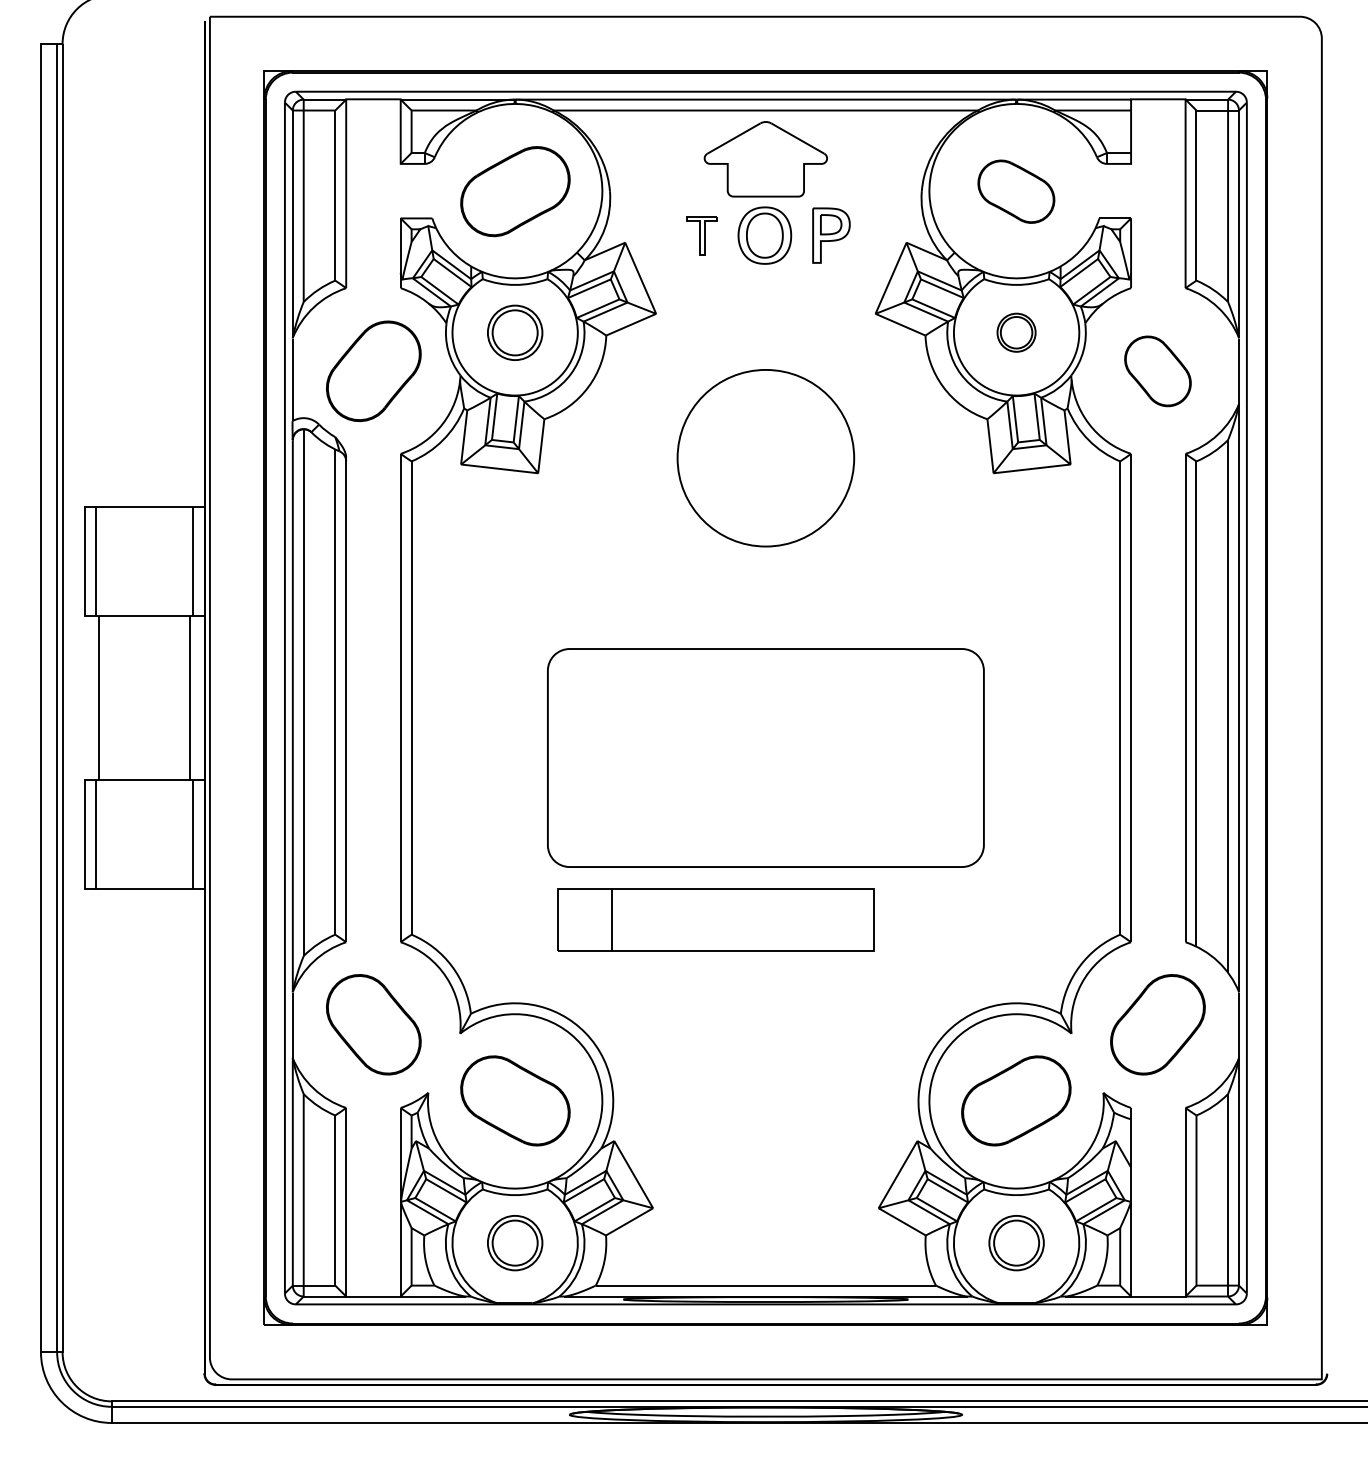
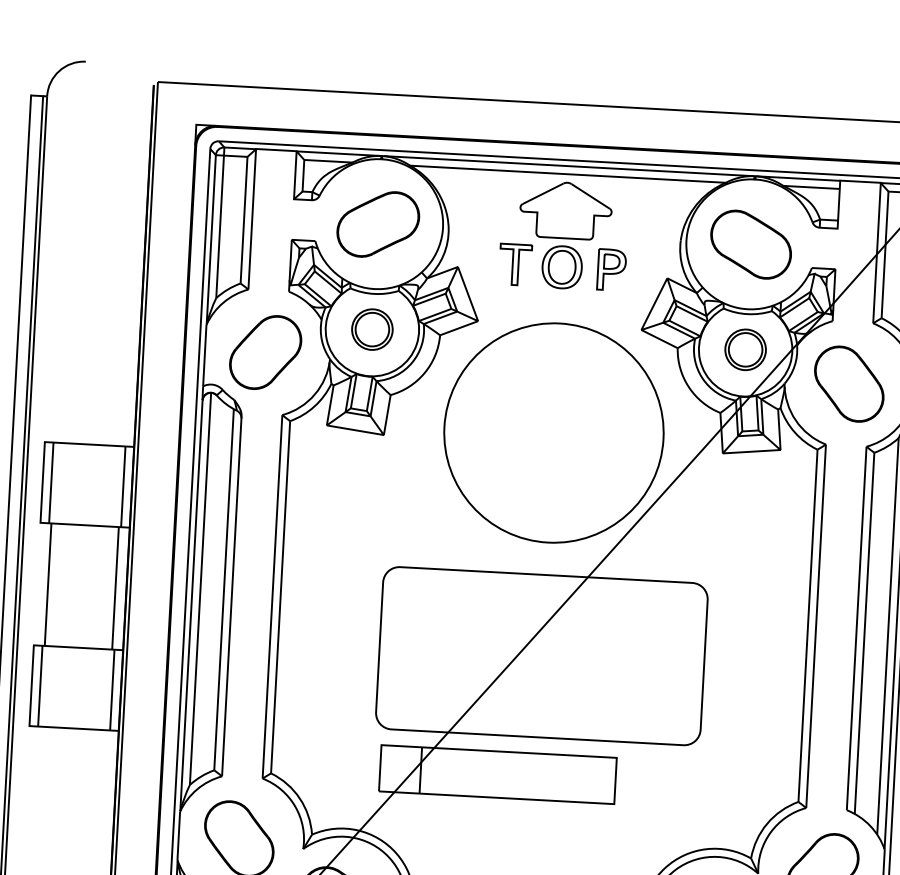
part: (1016, 191) -> (751, 244), size x1.43
part: (701, 235) -> (515, 264), size x1.43
part: (1016, 332) -> (745, 349), size x1.43
part: (1157, 371) -> (848, 384), size x1.43
circle: (765, 458) -> (553, 433), size x1.67

